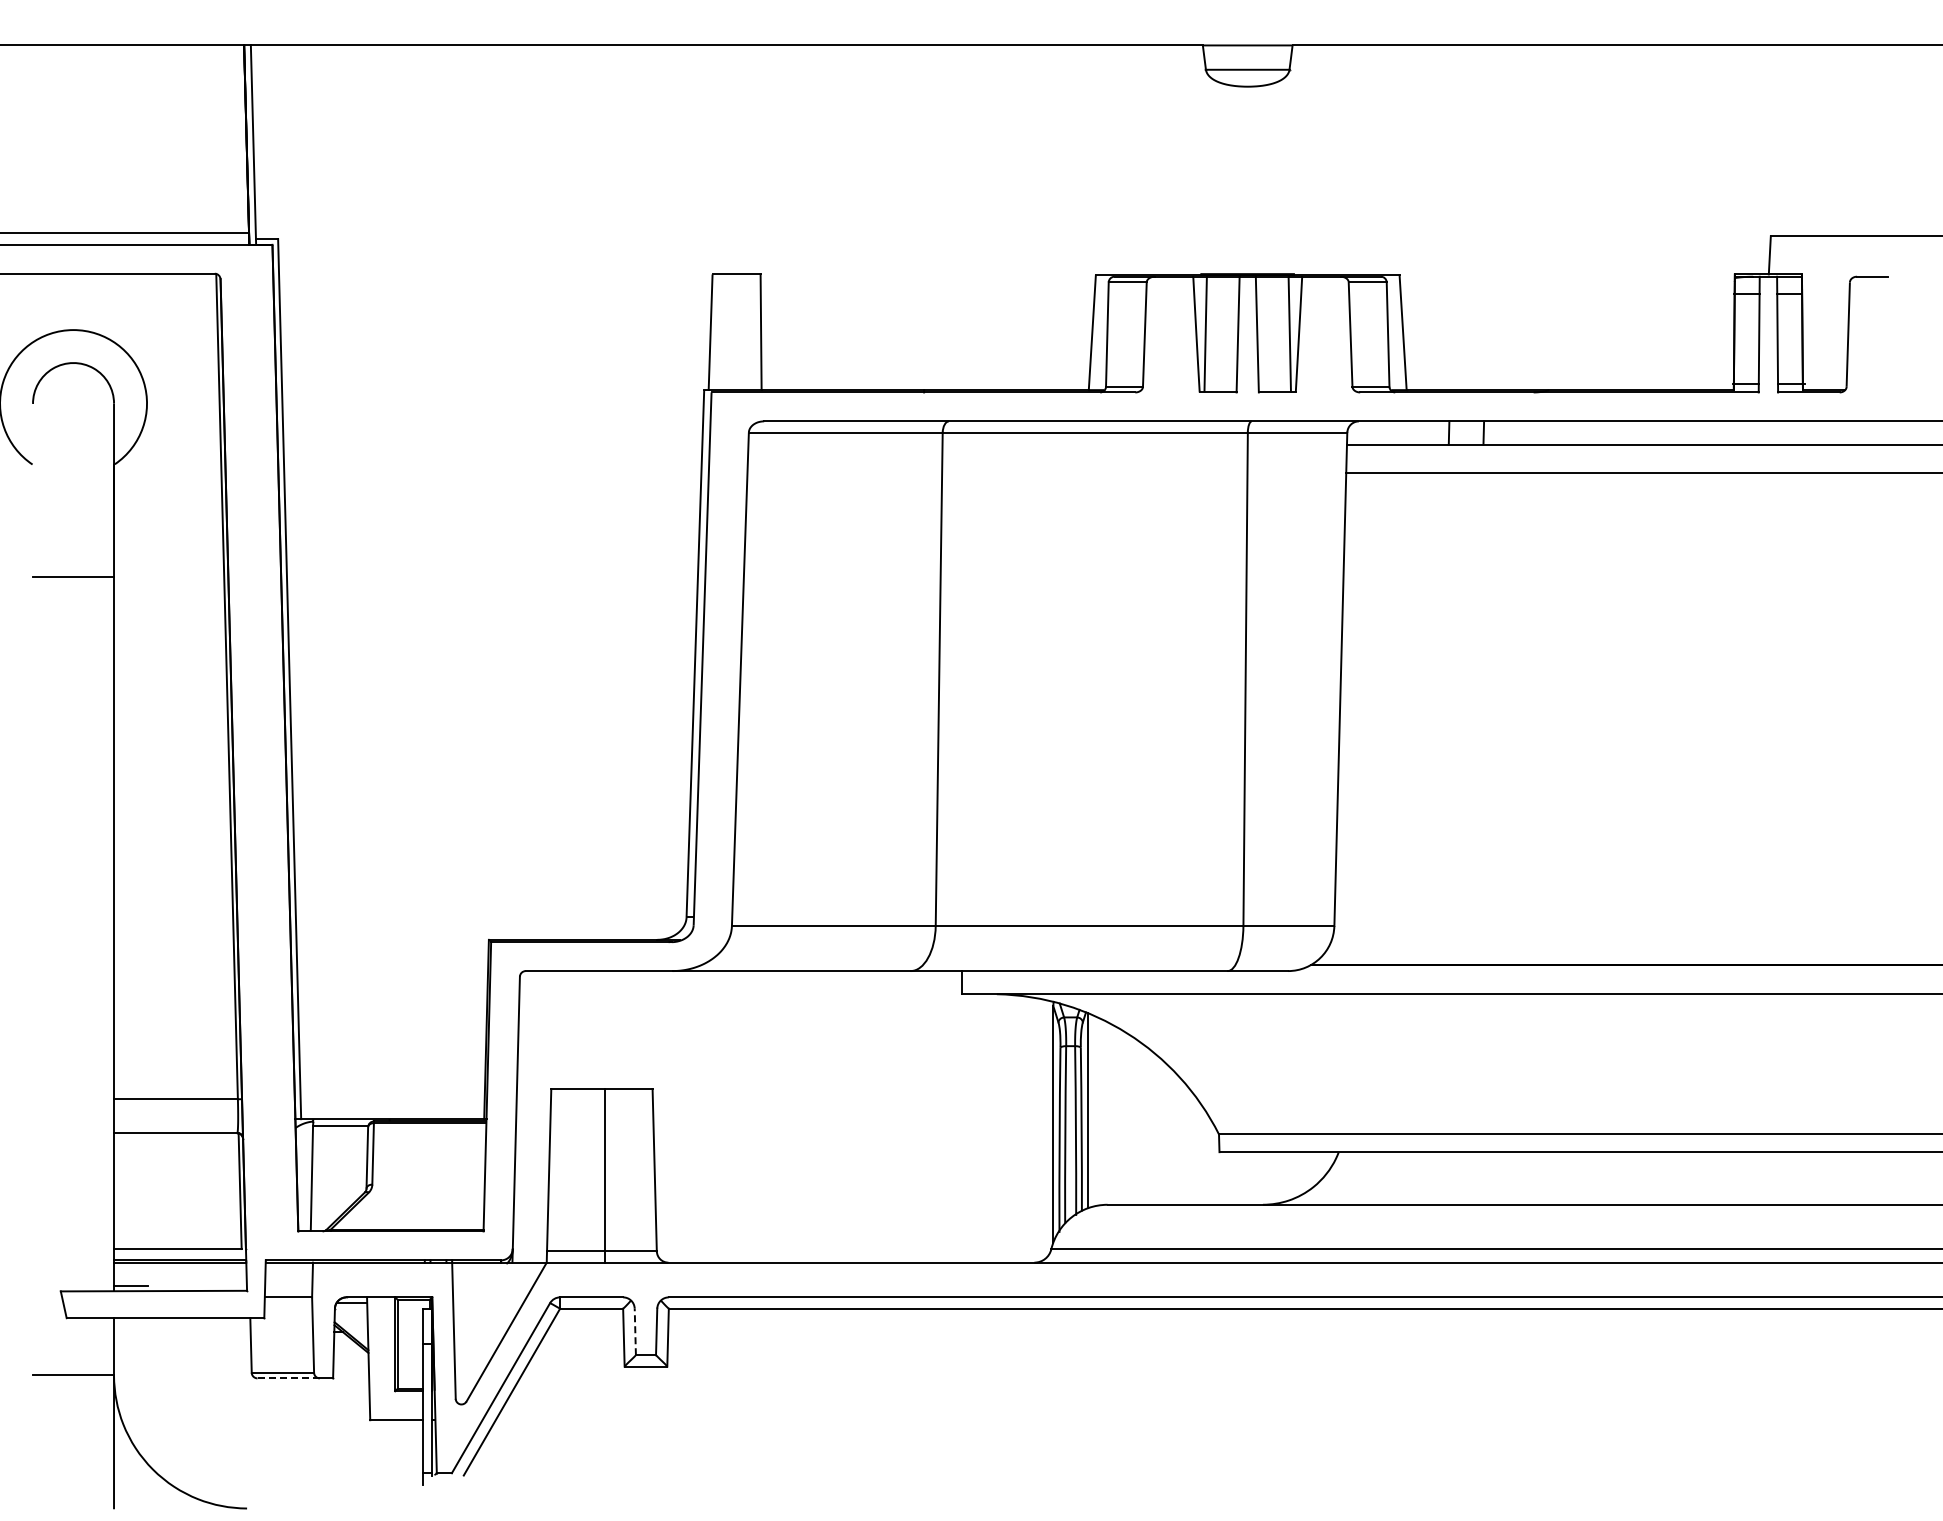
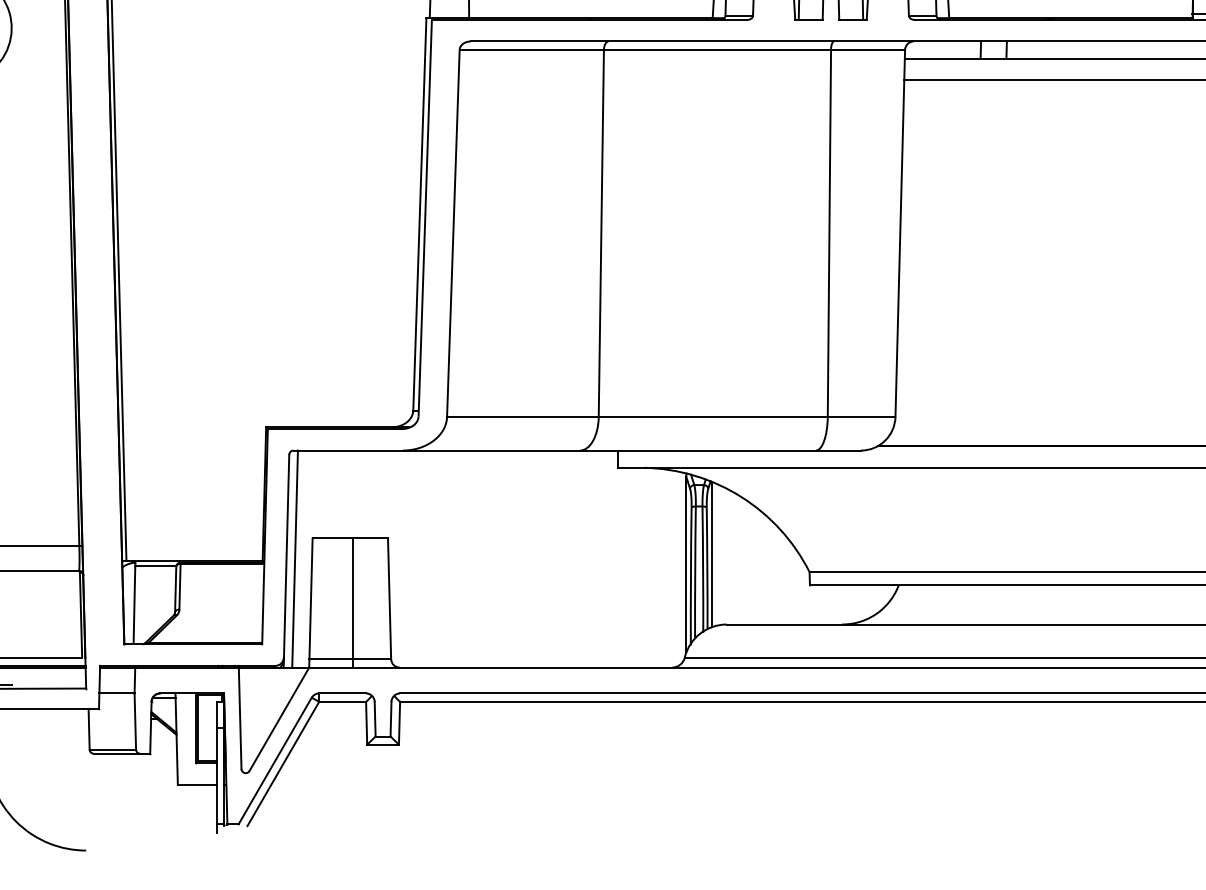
line: (527, 1116) -> (294, 558), added
line: (635, 1331) -> (375, 718), dashed -> solid
line: (289, 1378) -> (117, 753), dashed -> solid

